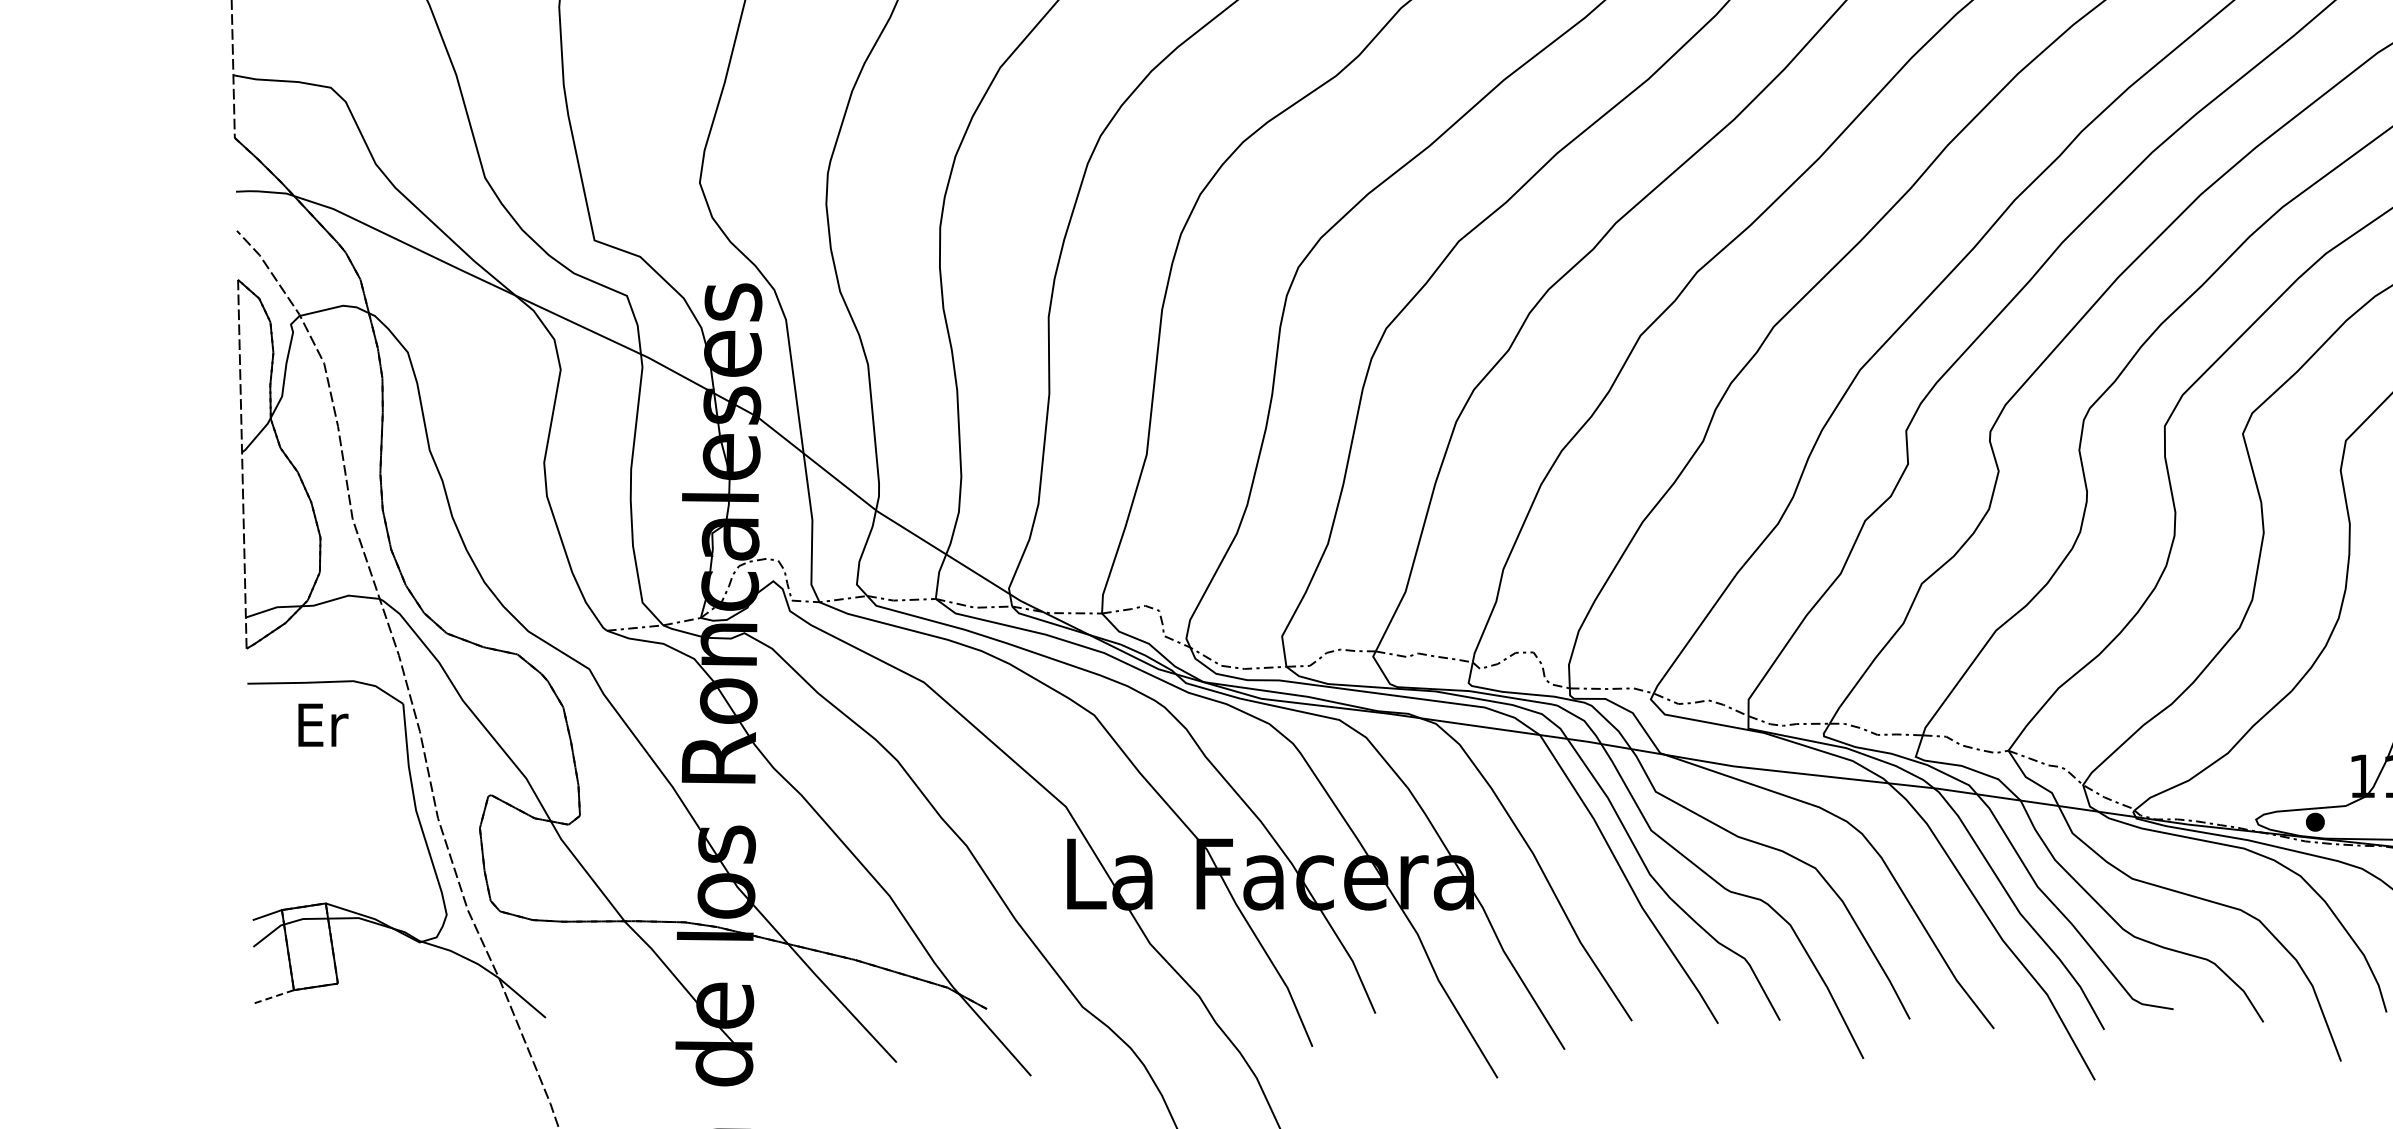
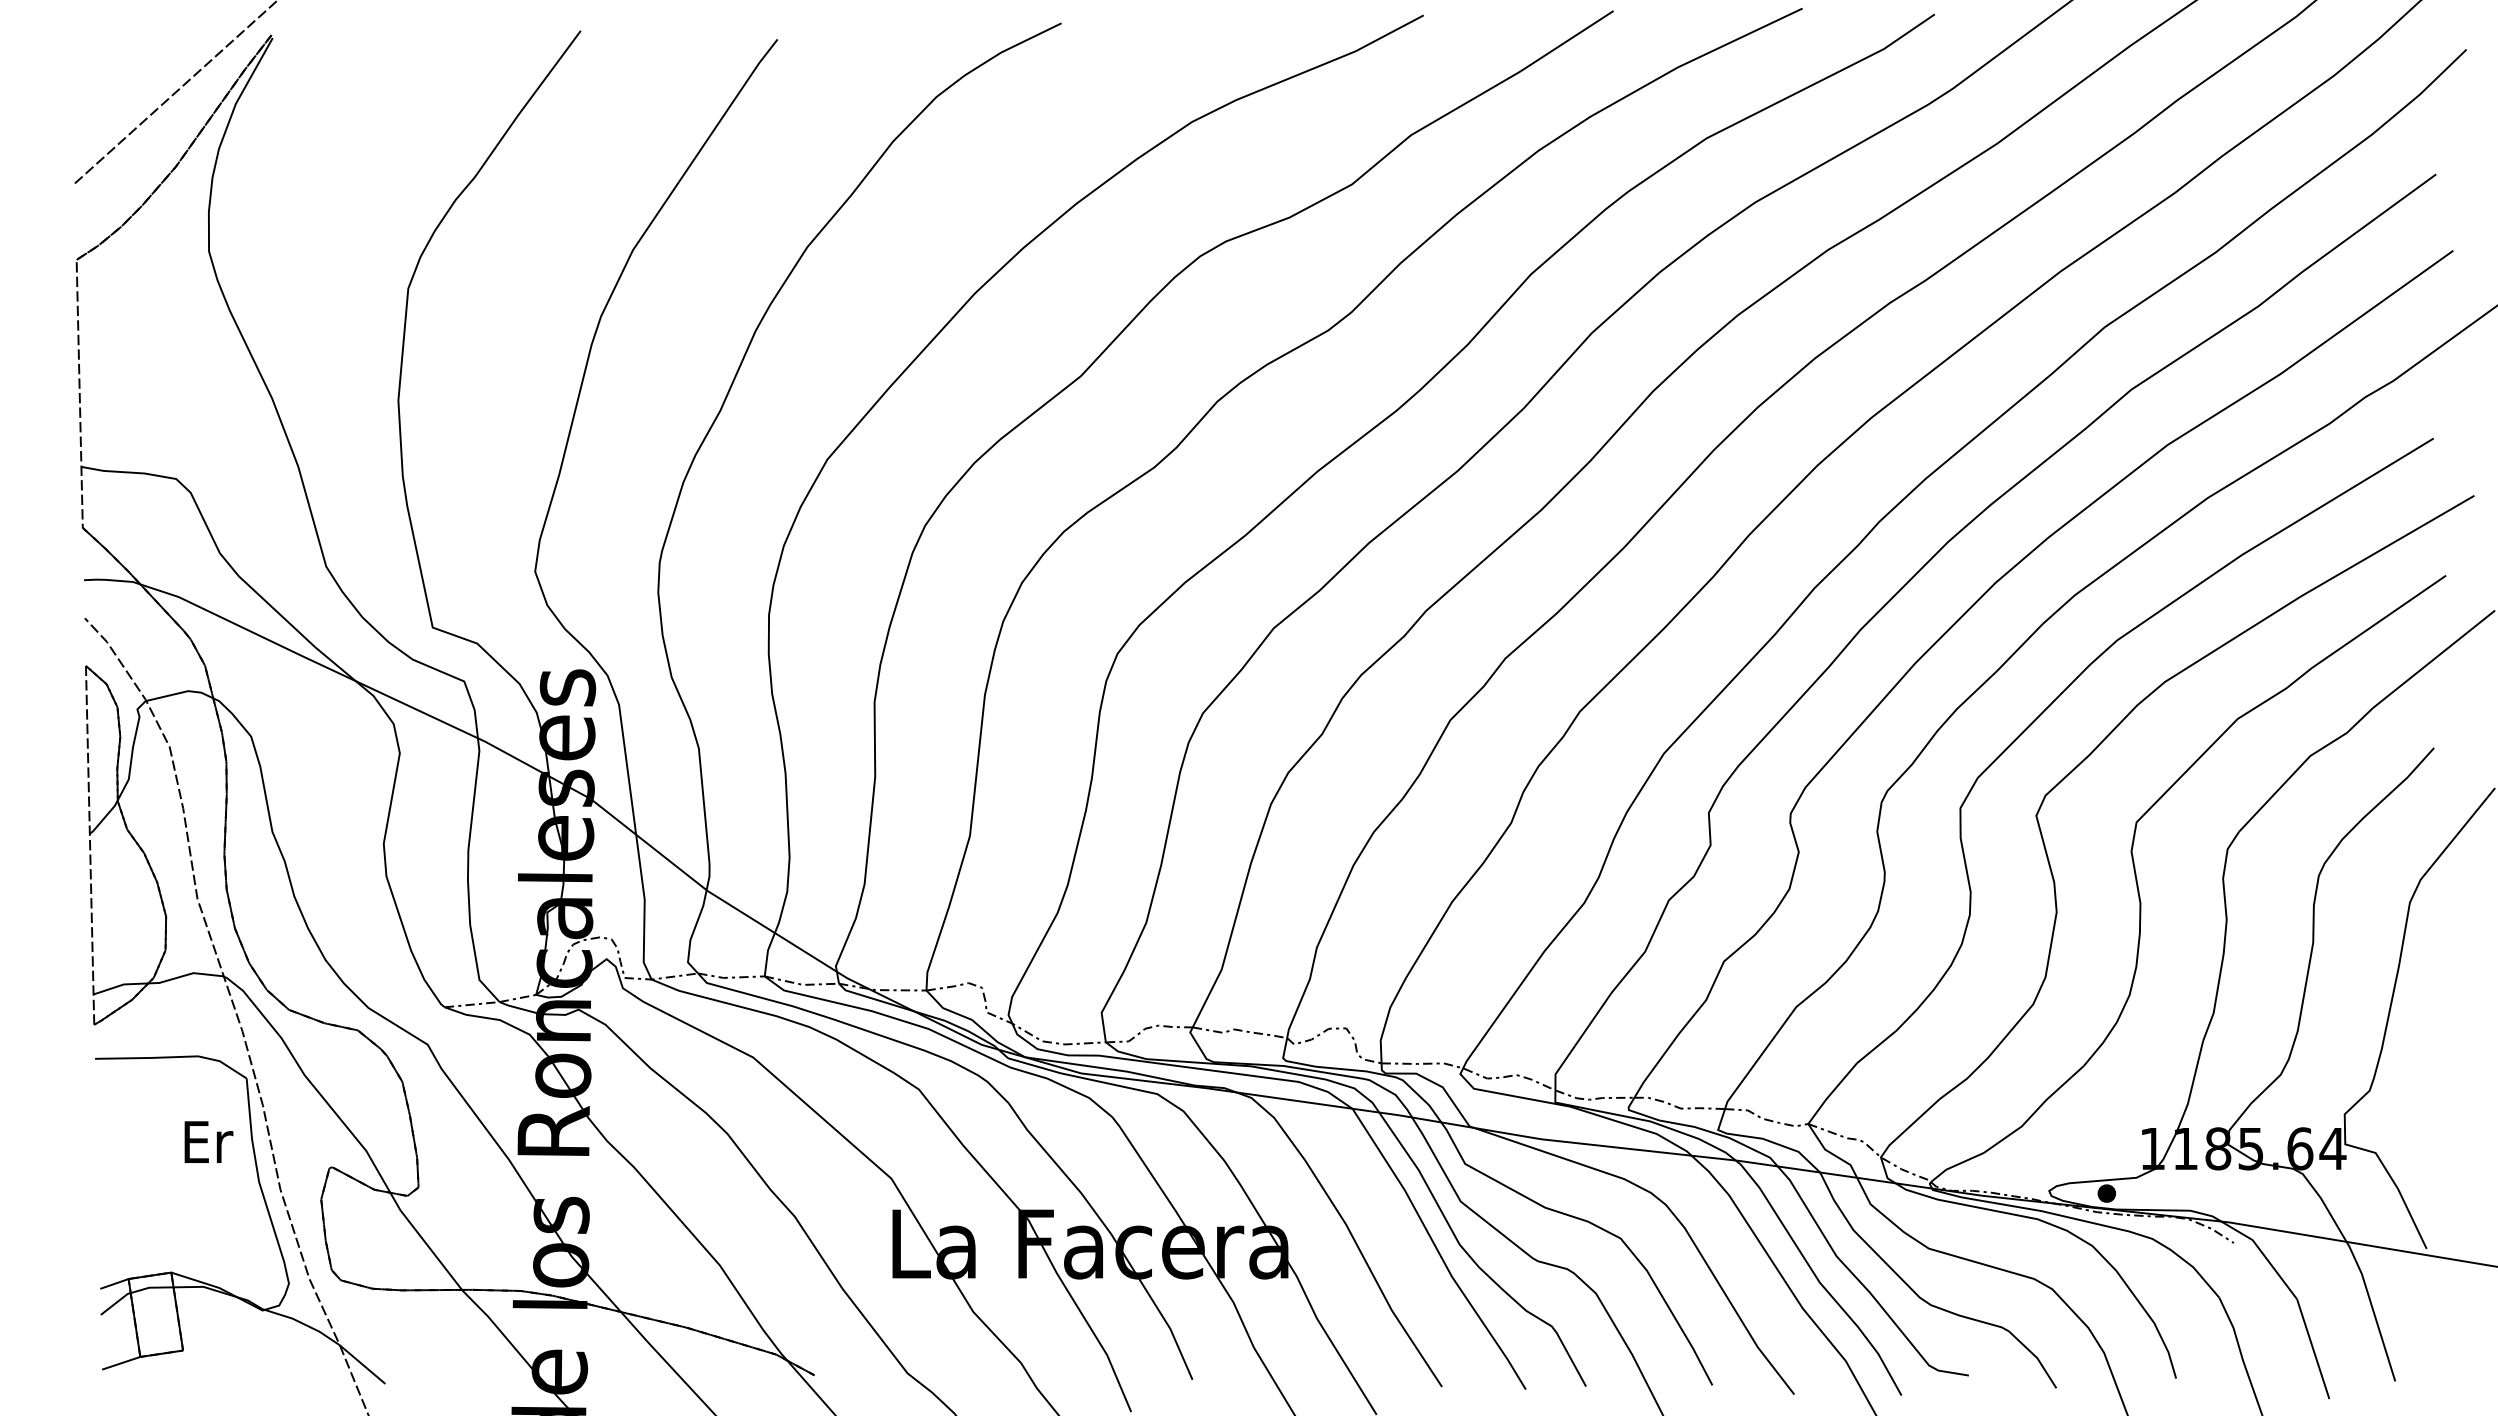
text: (322, 724) -> (208, 1141), moved
line: (274, 996) -> (121, 1363), dashed -> solid

